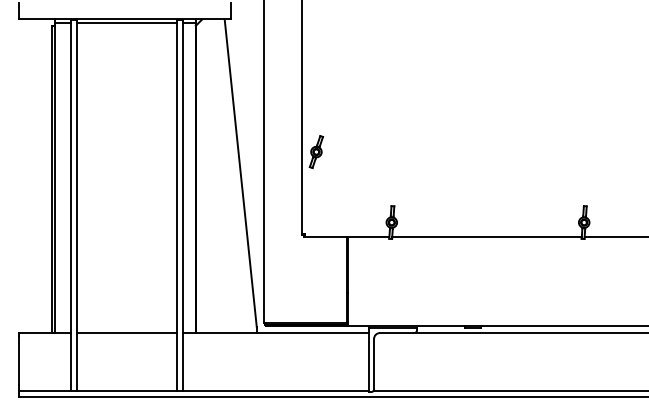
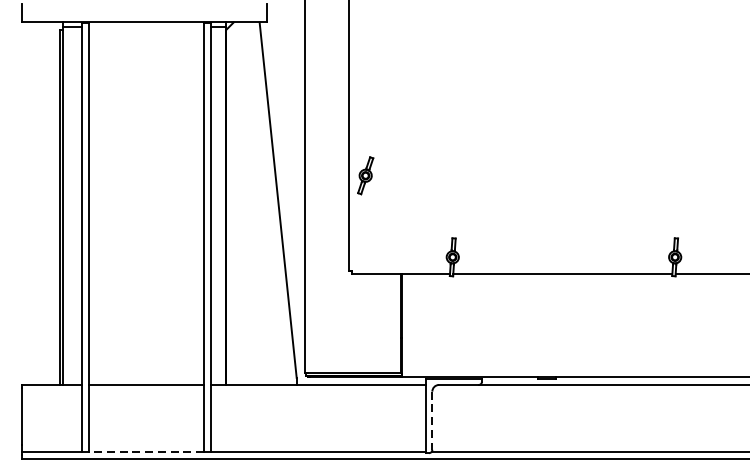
line: (126, 23) -> (146, 27), removed
line: (374, 364) -> (432, 421), solid -> dashed
line: (126, 390) -> (146, 451), solid -> dashed

